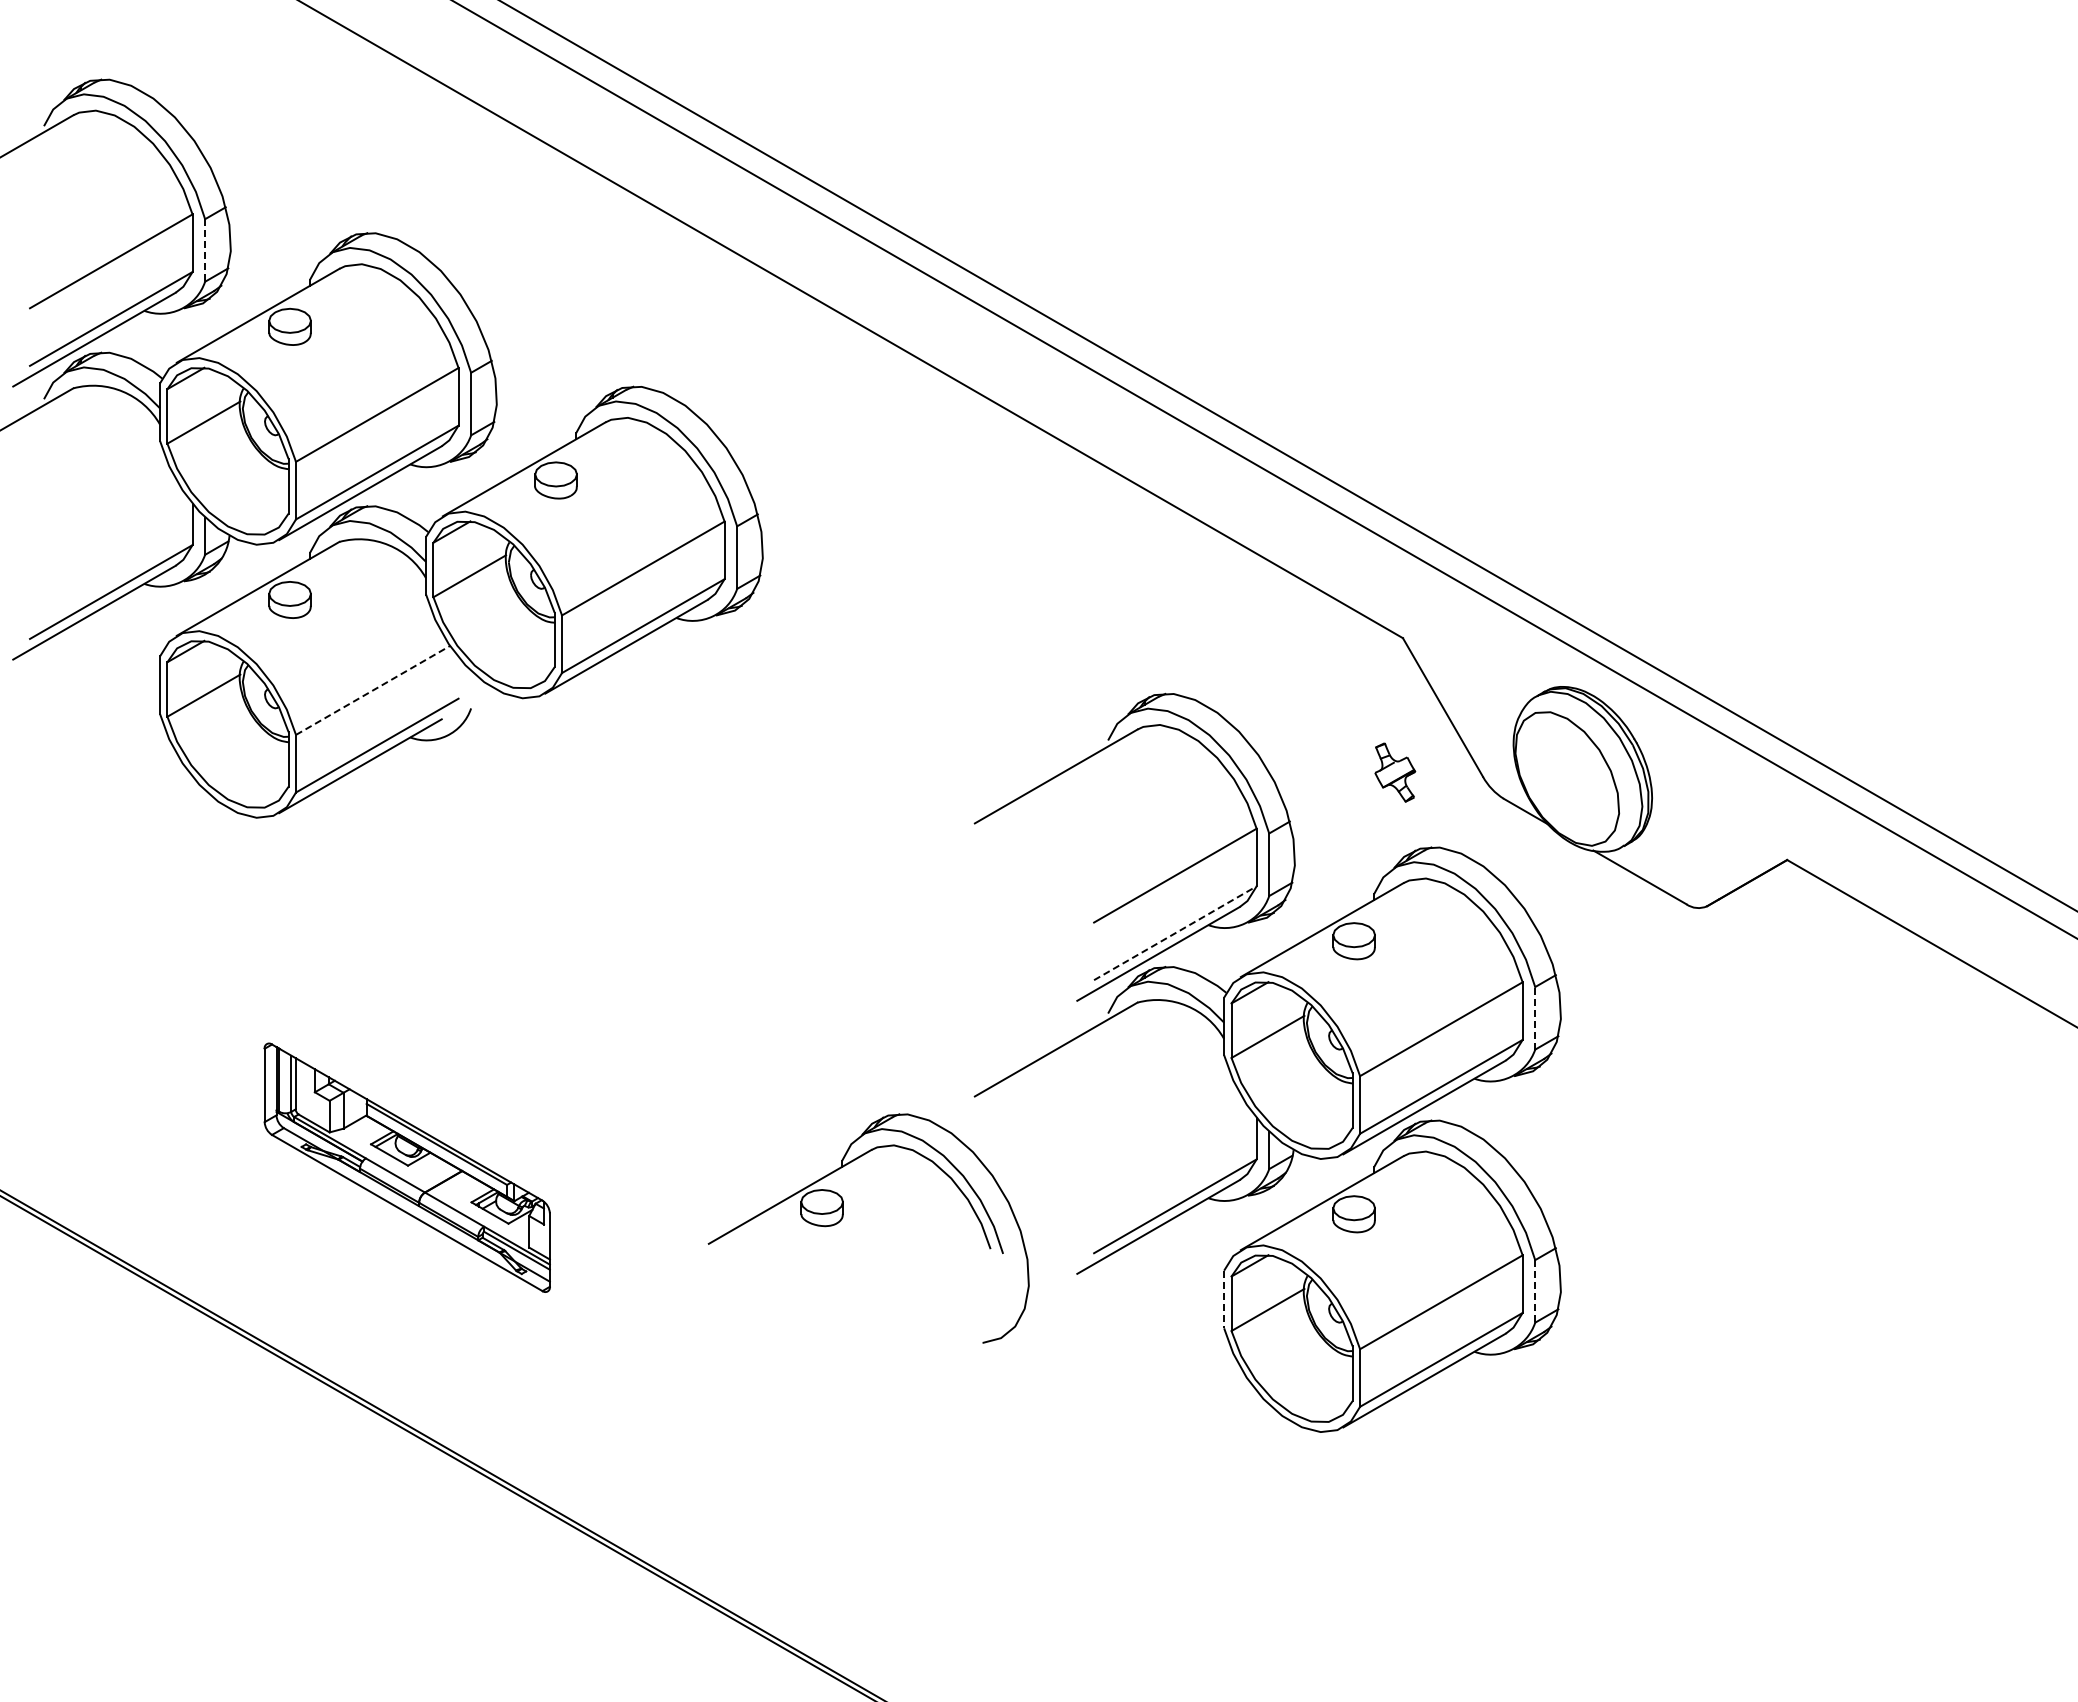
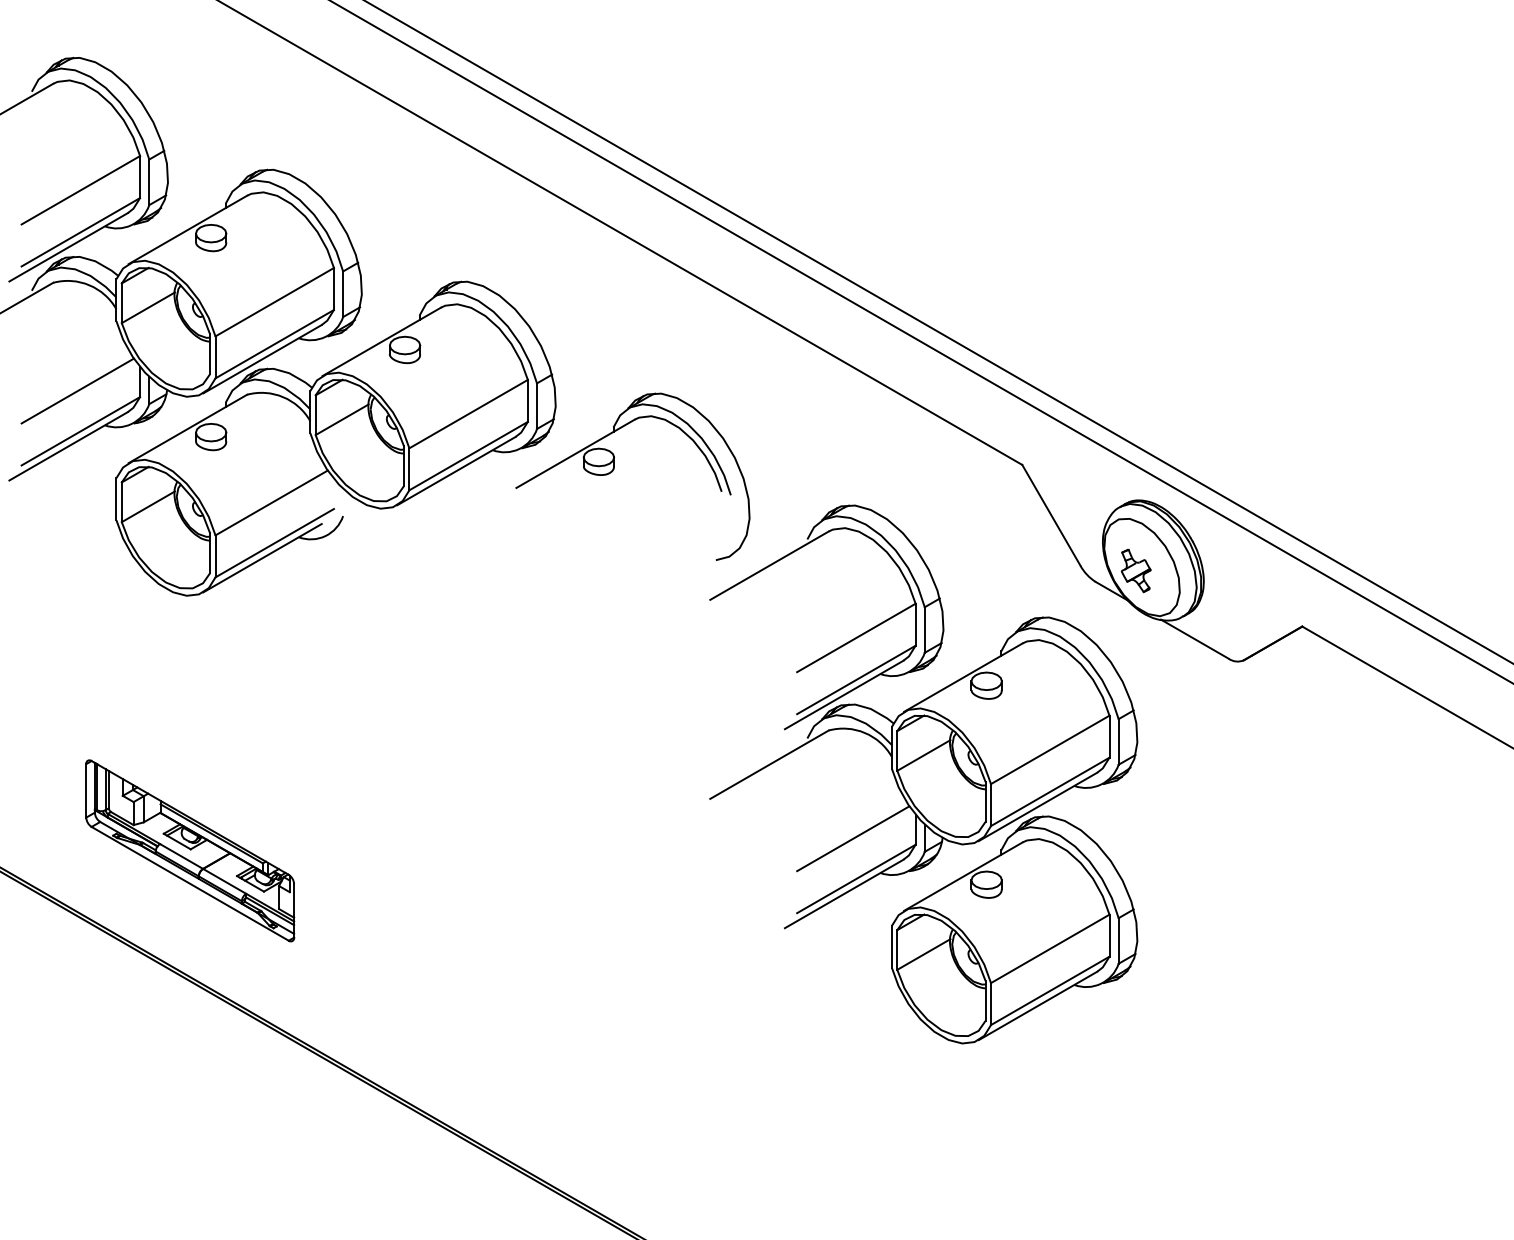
line: (205, 250) -> (149, 182), dashed -> solid
line: (106, 536) -> (77, 390), added
line: (373, 690) -> (271, 503), dashed -> solid
part: (1395, 772) -> (1136, 570), moved
line: (1175, 933) -> (856, 680), dashed -> solid
line: (1535, 1017) -> (1118, 741), dashed -> solid
line: (1171, 1150) -> (853, 838), added
part: (406, 1167) -> (189, 850), moved
part: (843, 1217) -> (614, 468), moved
line: (1535, 1291) -> (1118, 941), dashed -> solid
line: (1224, 1299) -> (892, 946), dashed -> solid

